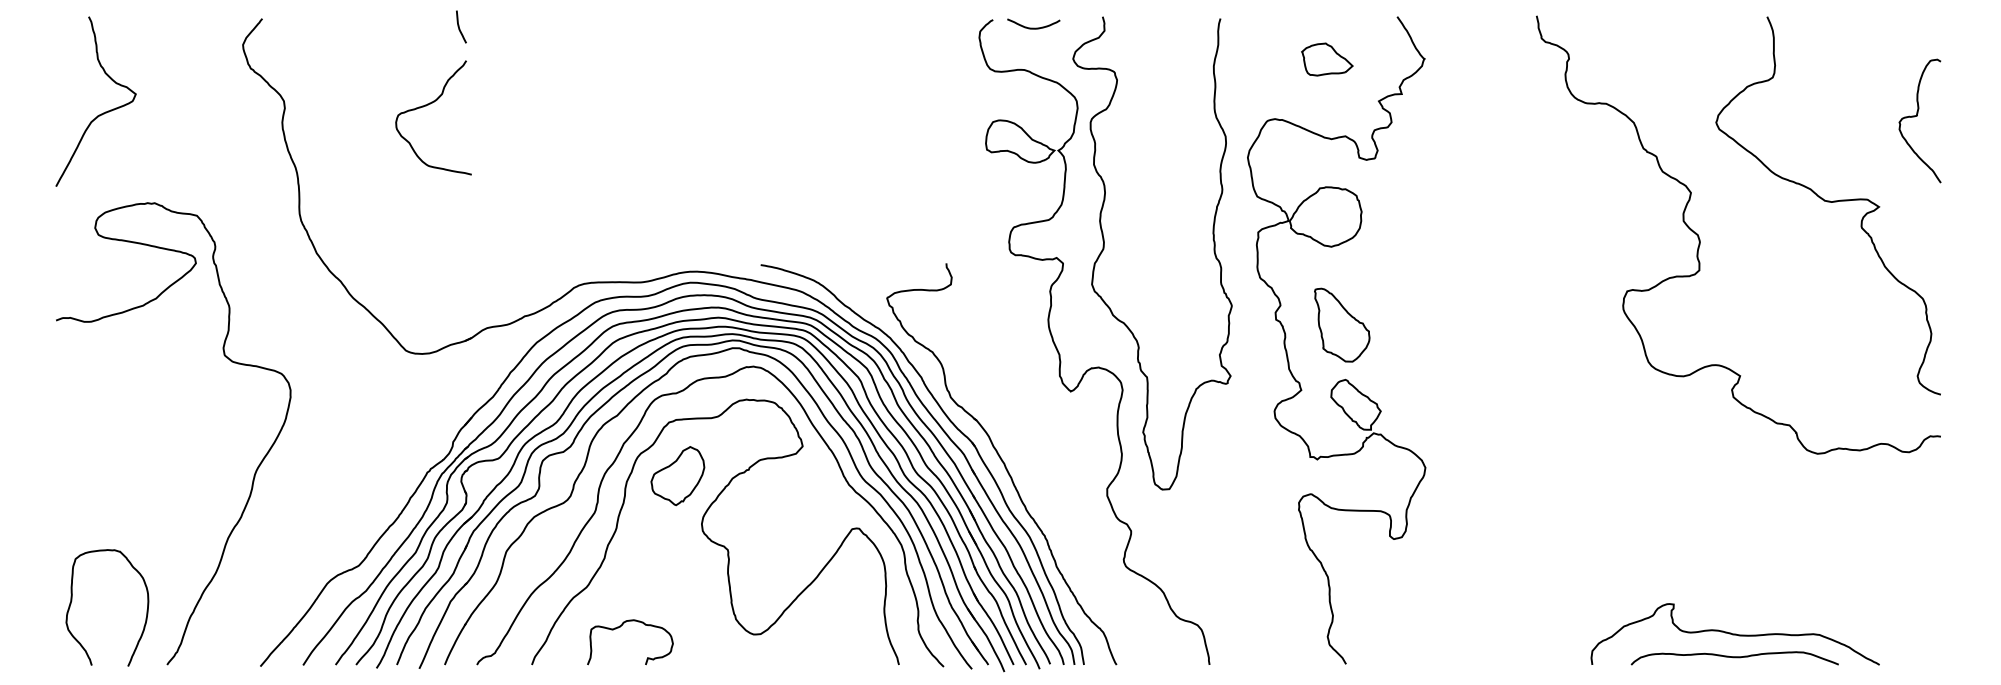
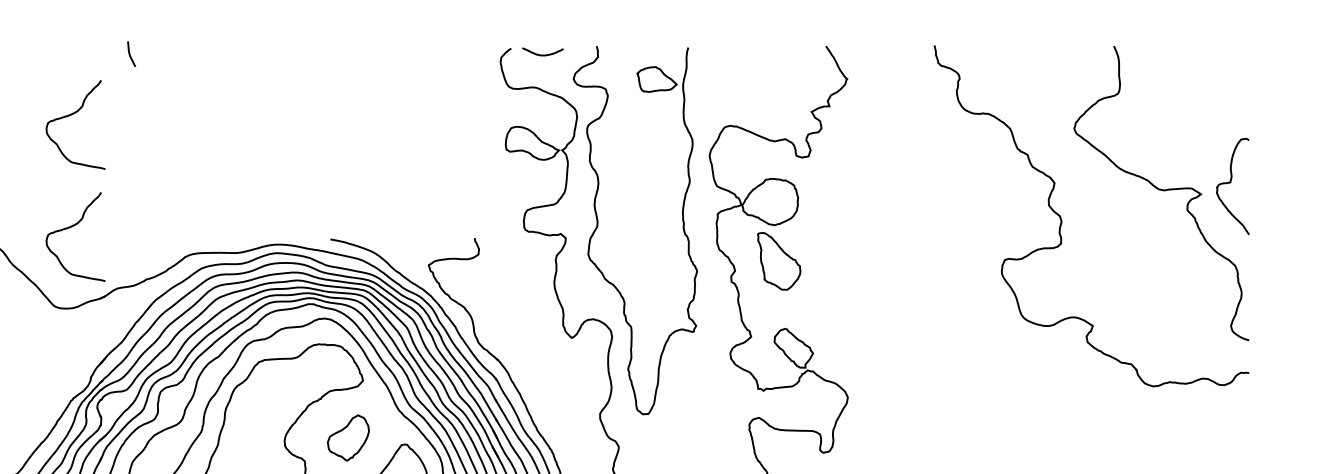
curve: (459, 26) -> (130, 53), moved
part: (1327, 59) -> (657, 79), moved
curve: (1917, 116) -> (1230, 182), moved
curve: (428, 249) -> (71, 227), added
part: (1342, 324) -> (779, 260), moved
part: (677, 476) -> (348, 438), moved

